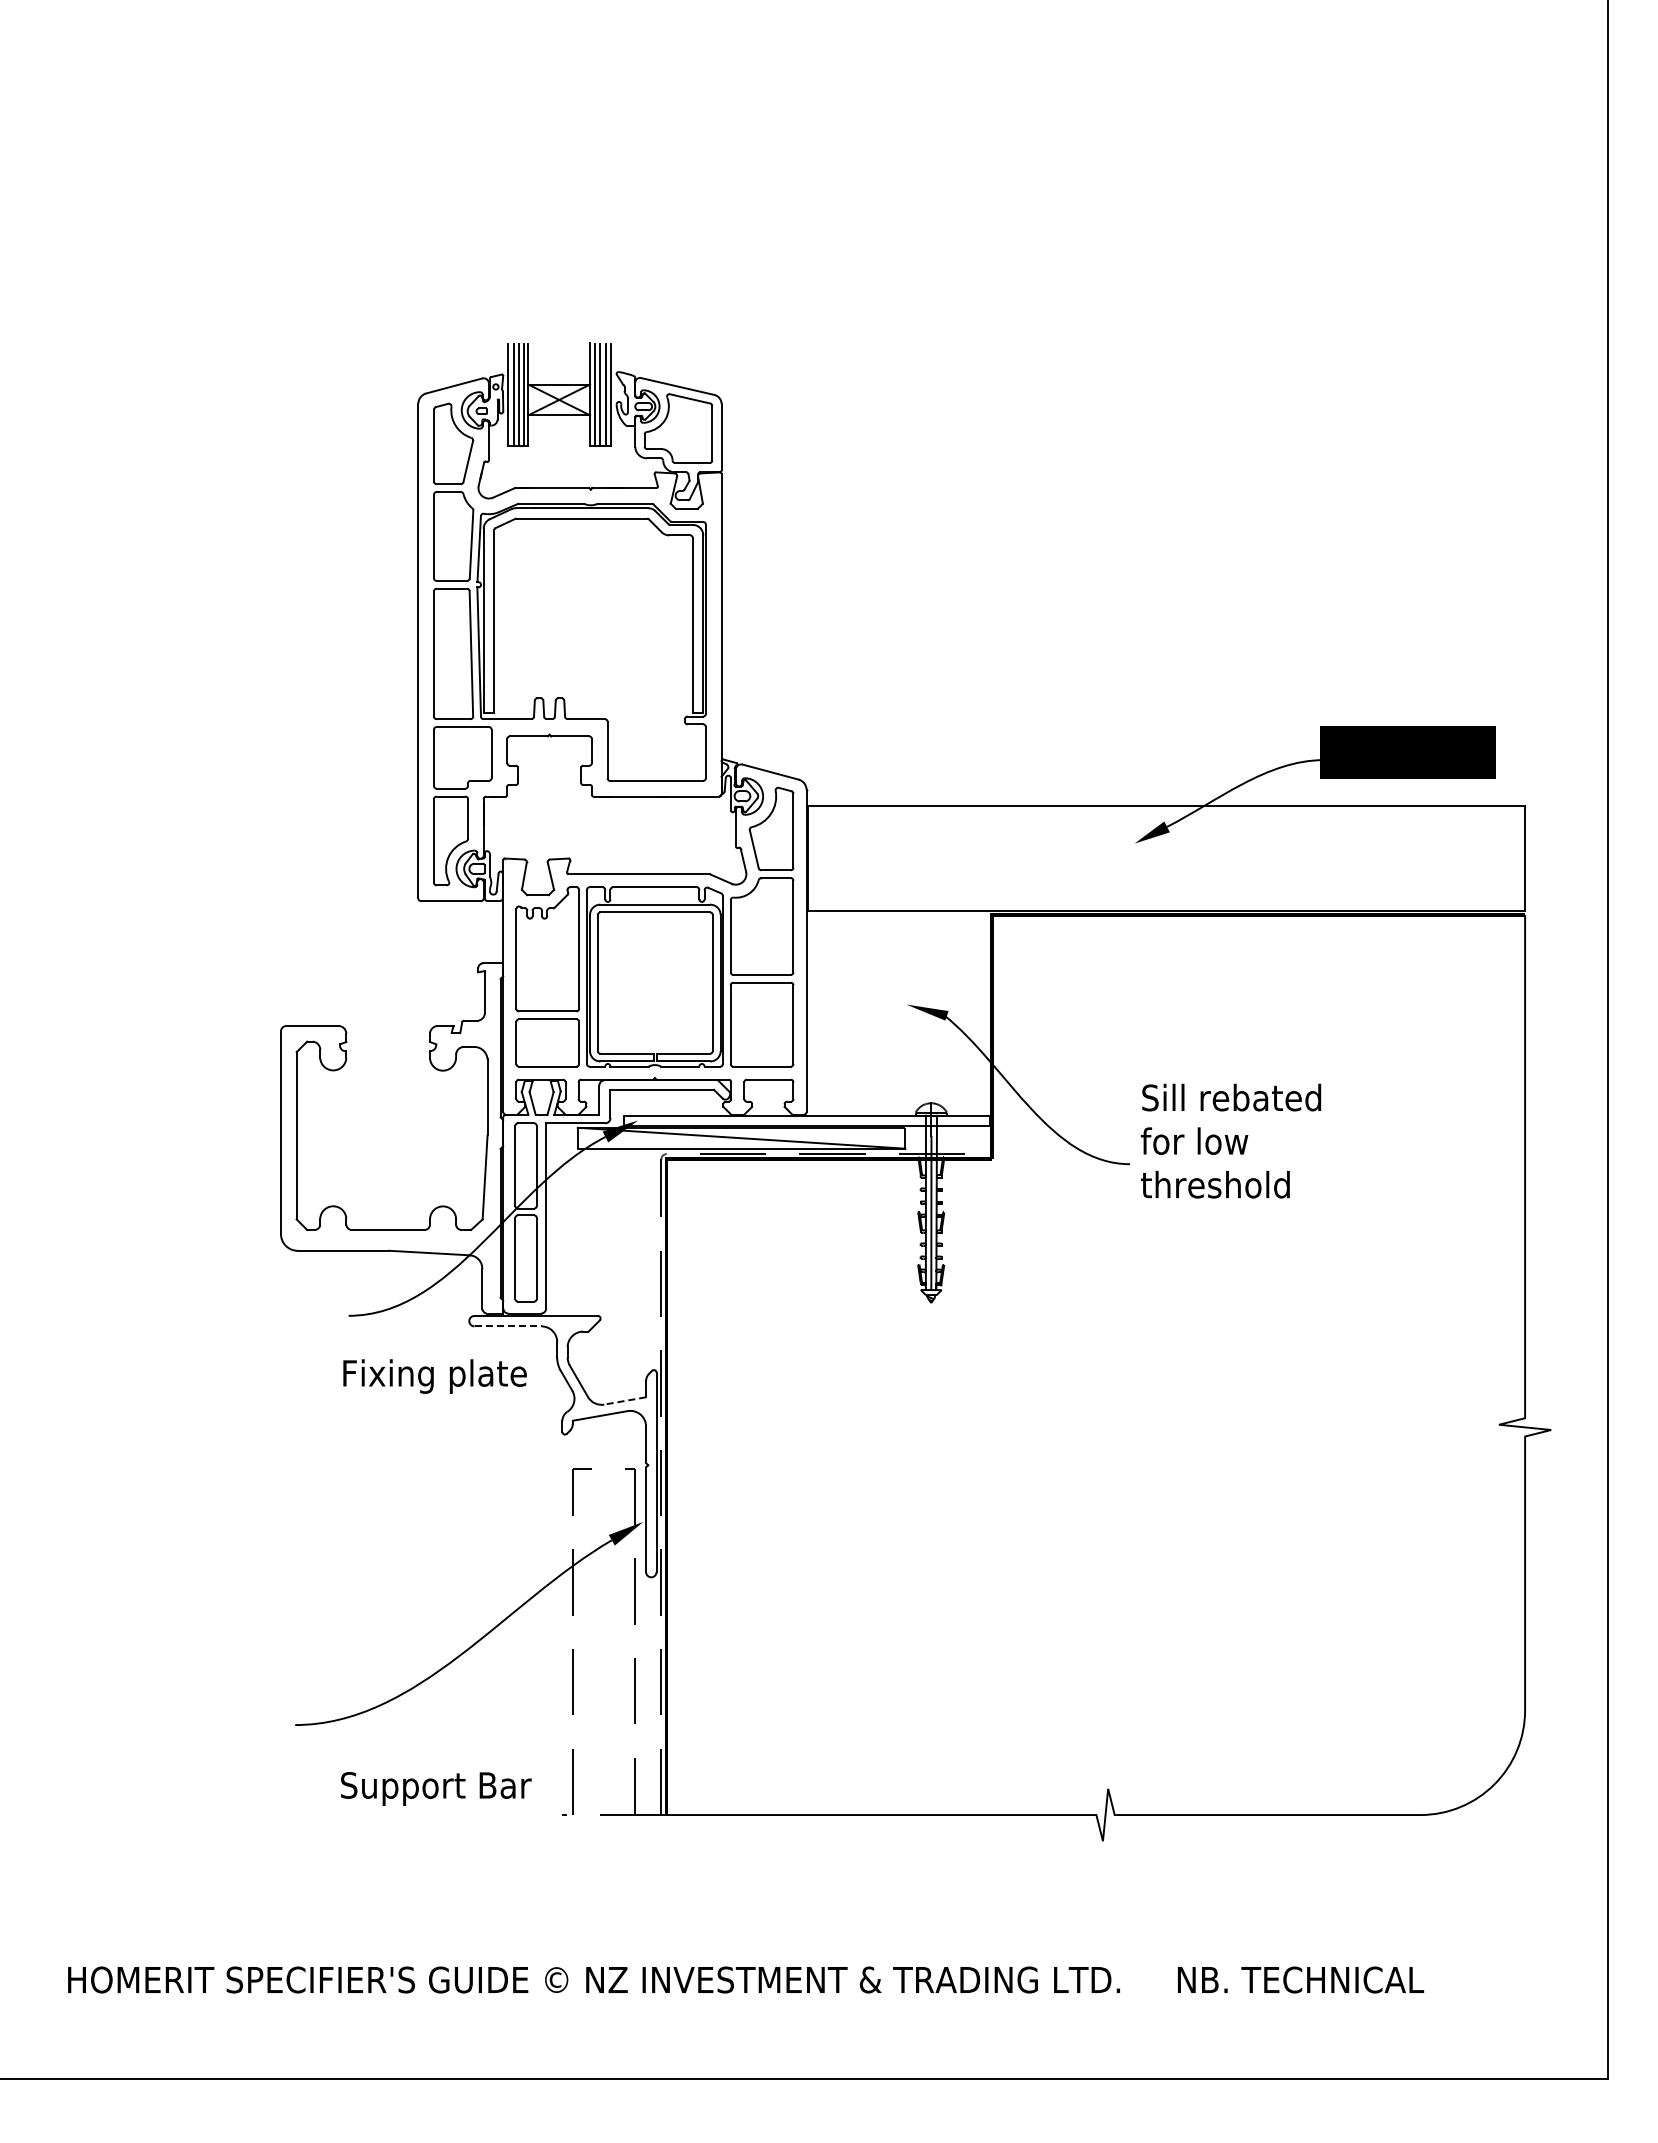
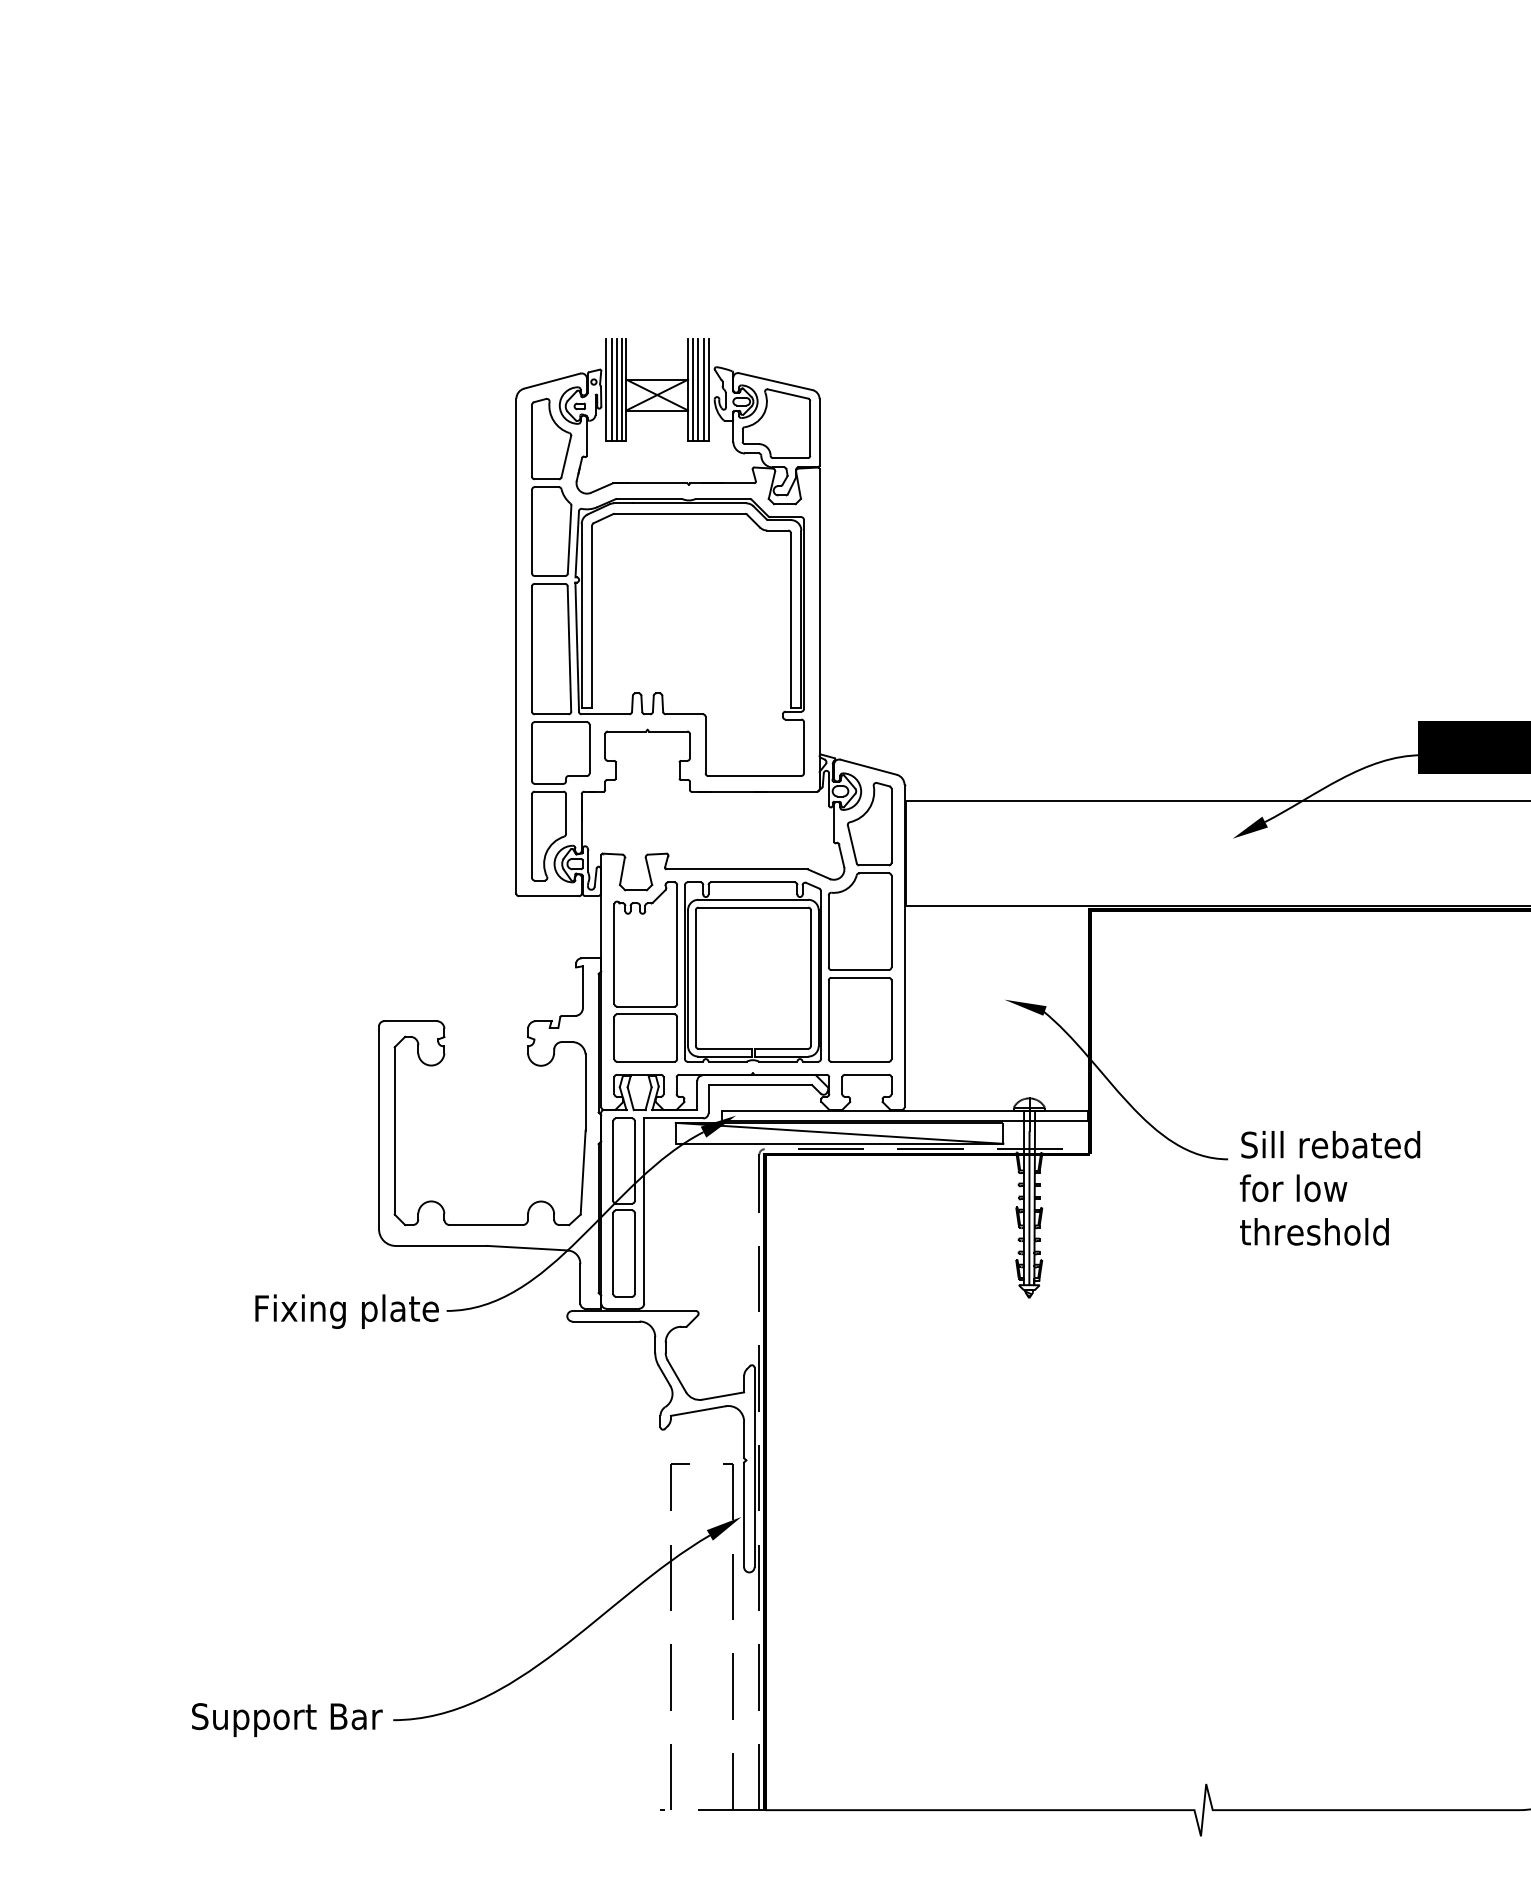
text: (1230, 1140) -> (1329, 1187), moved
line: (508, 1326) -> (606, 1321), dashed -> solid
text: (434, 1376) -> (346, 1311), moved
line: (624, 1401) -> (722, 1396), dashed -> solid
text: (436, 1788) -> (287, 1719), moved

